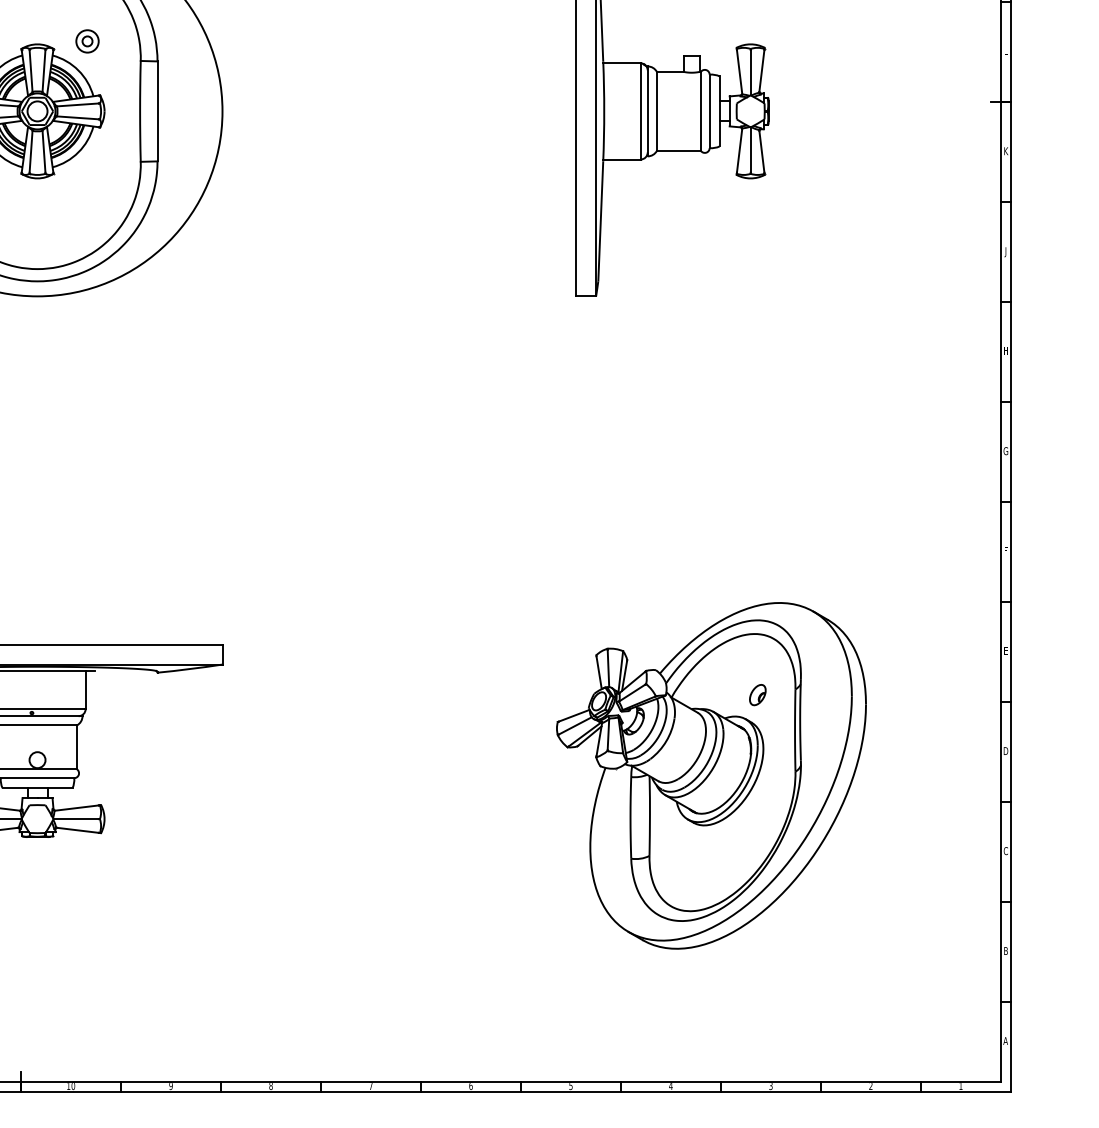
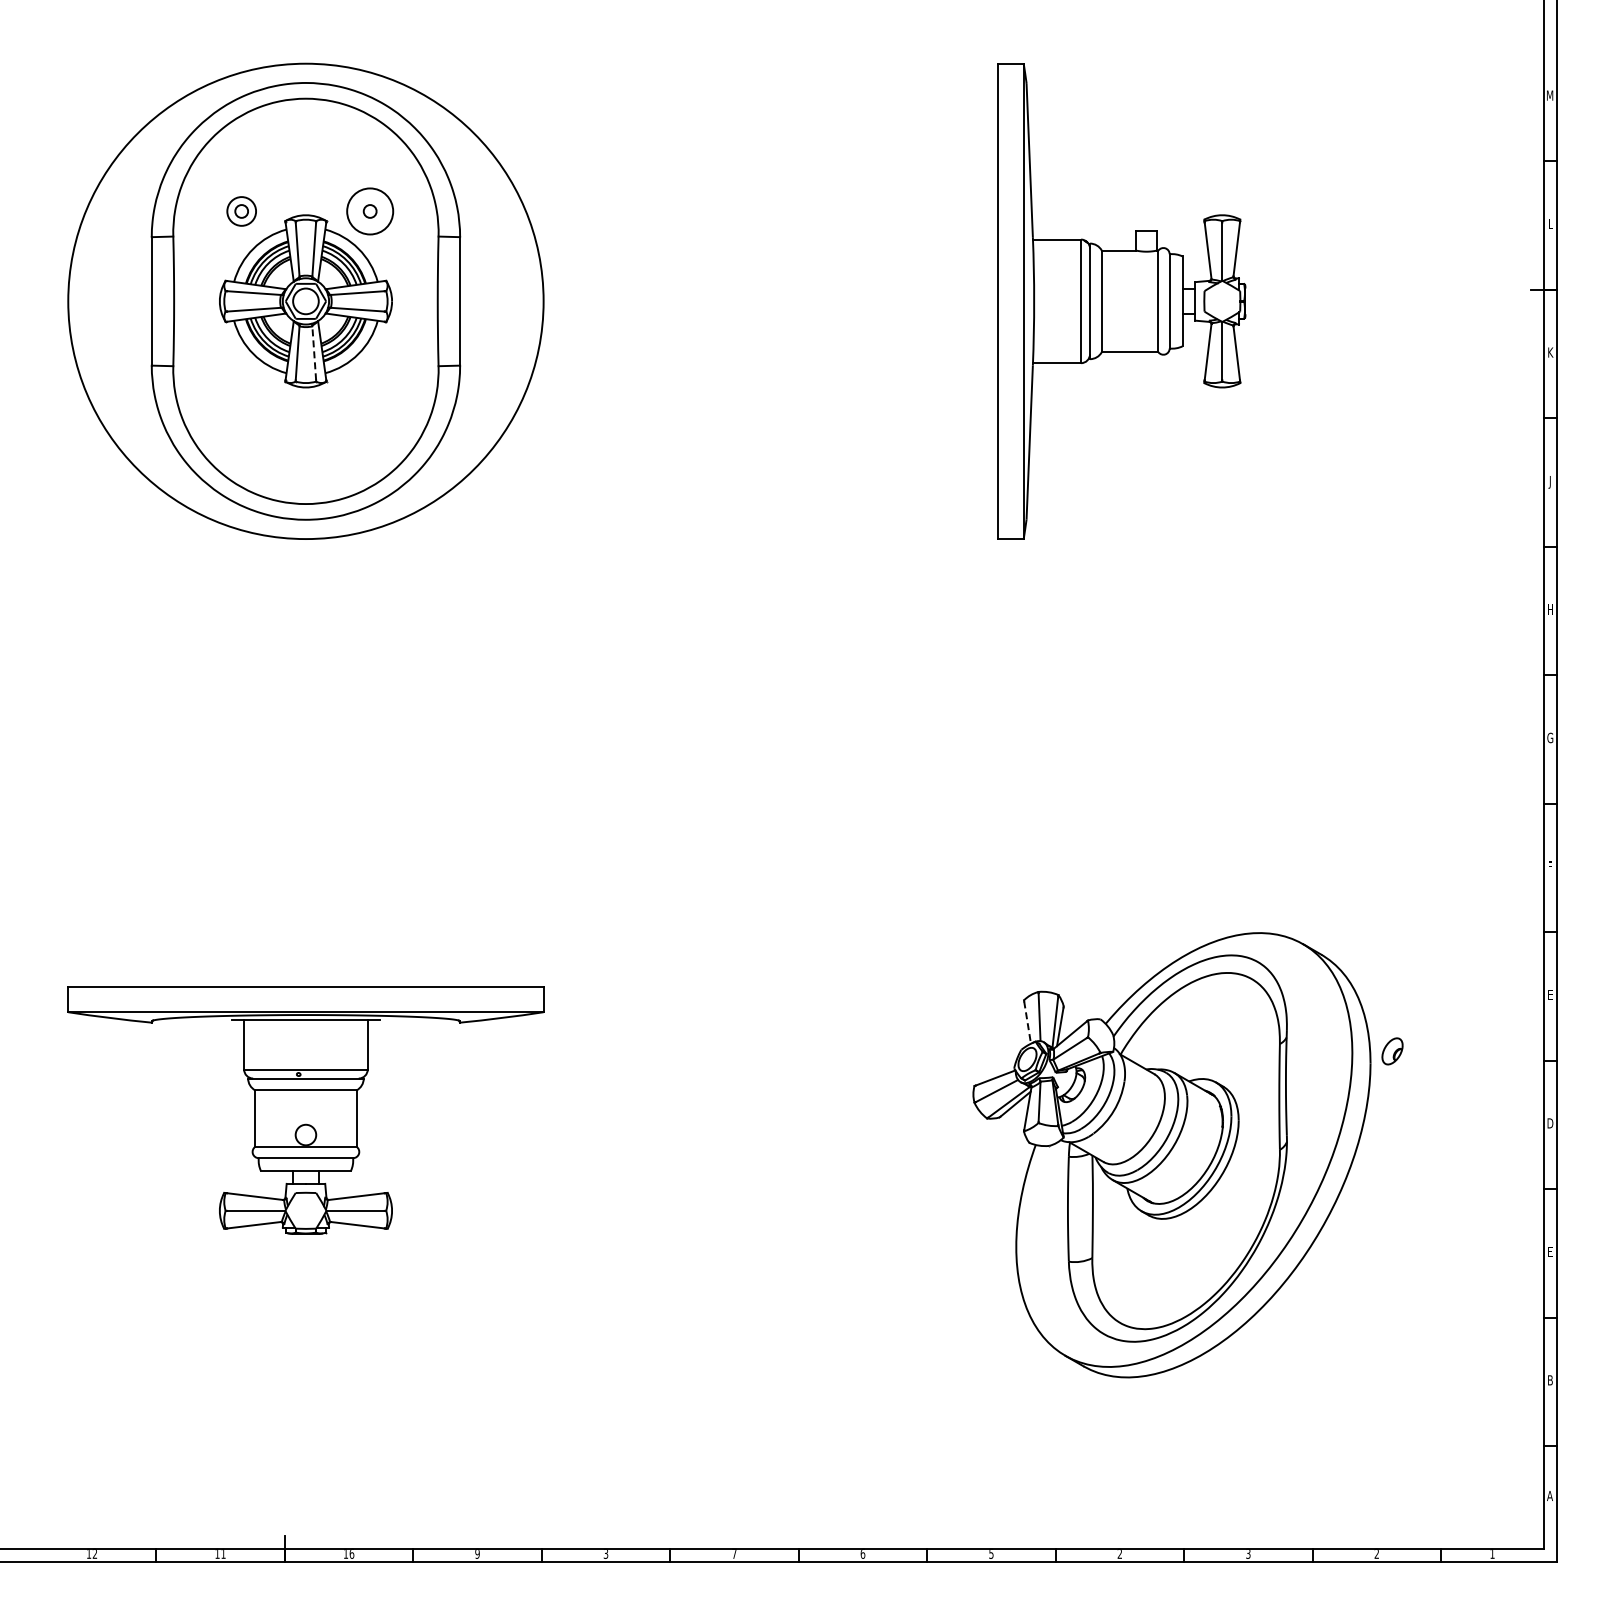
circle: (87, 41) -> (369, 211), size x1.6
line: (44, 151) -> (314, 352), solid -> dashed
line: (599, 673) -> (1027, 1023), solid -> dashed
part: (757, 695) -> (1392, 1051), moved
text: (1006, 850) -> (1550, 1251), C -> E
text: (72, 1086) -> (351, 1554), 10 -> 16
text: (270, 1086) -> (605, 1554), 8 -> 3
text: (670, 1086) -> (1119, 1554), 4 -> 2

